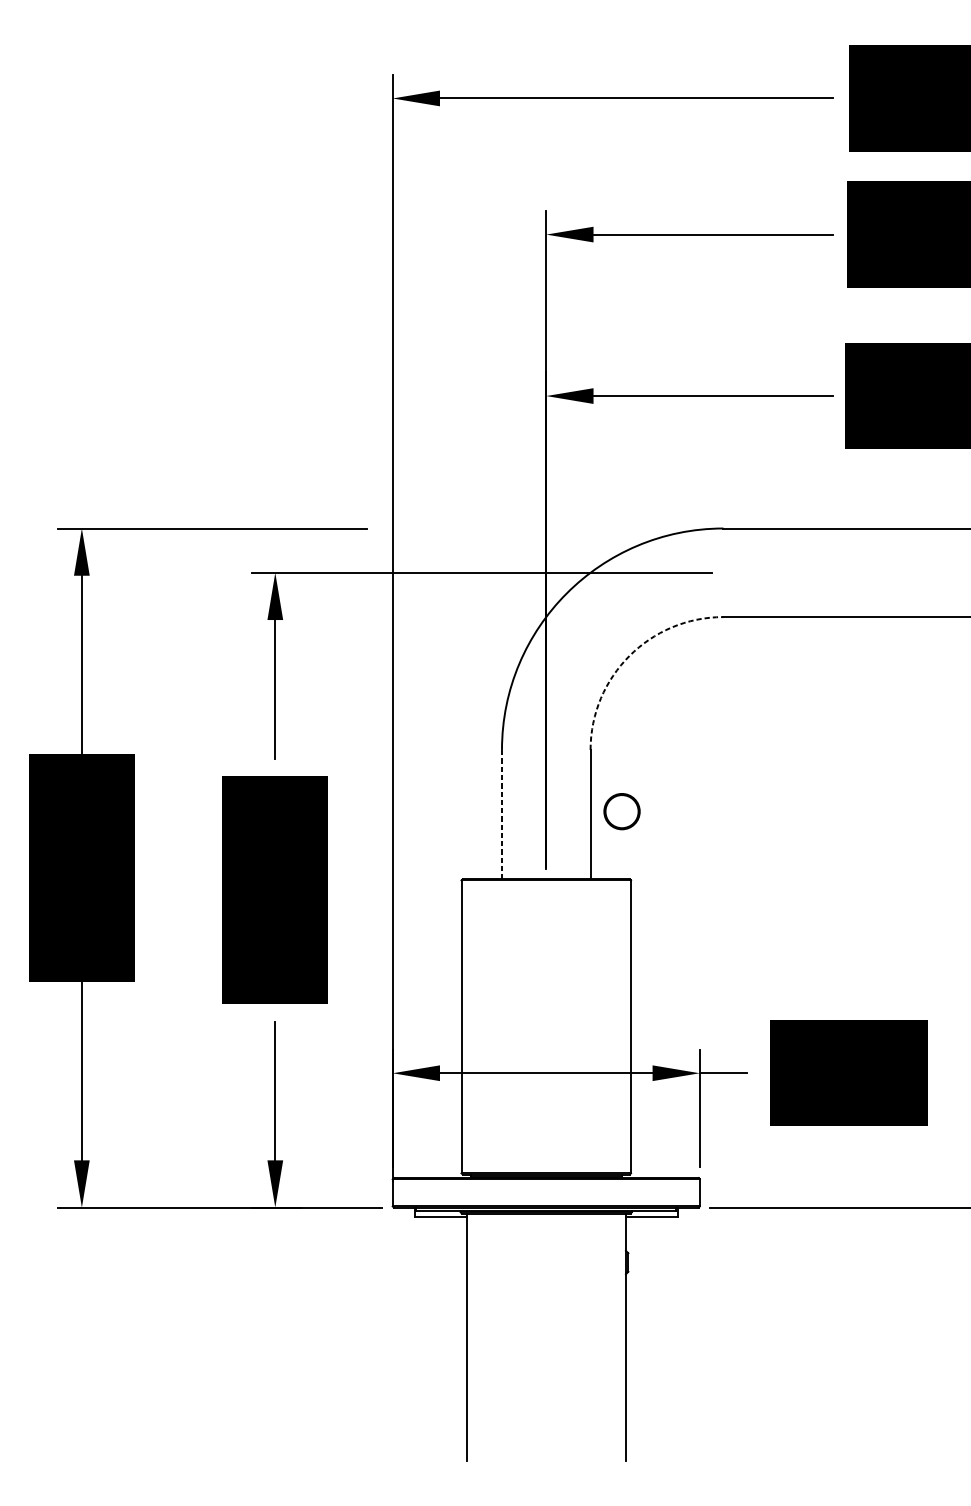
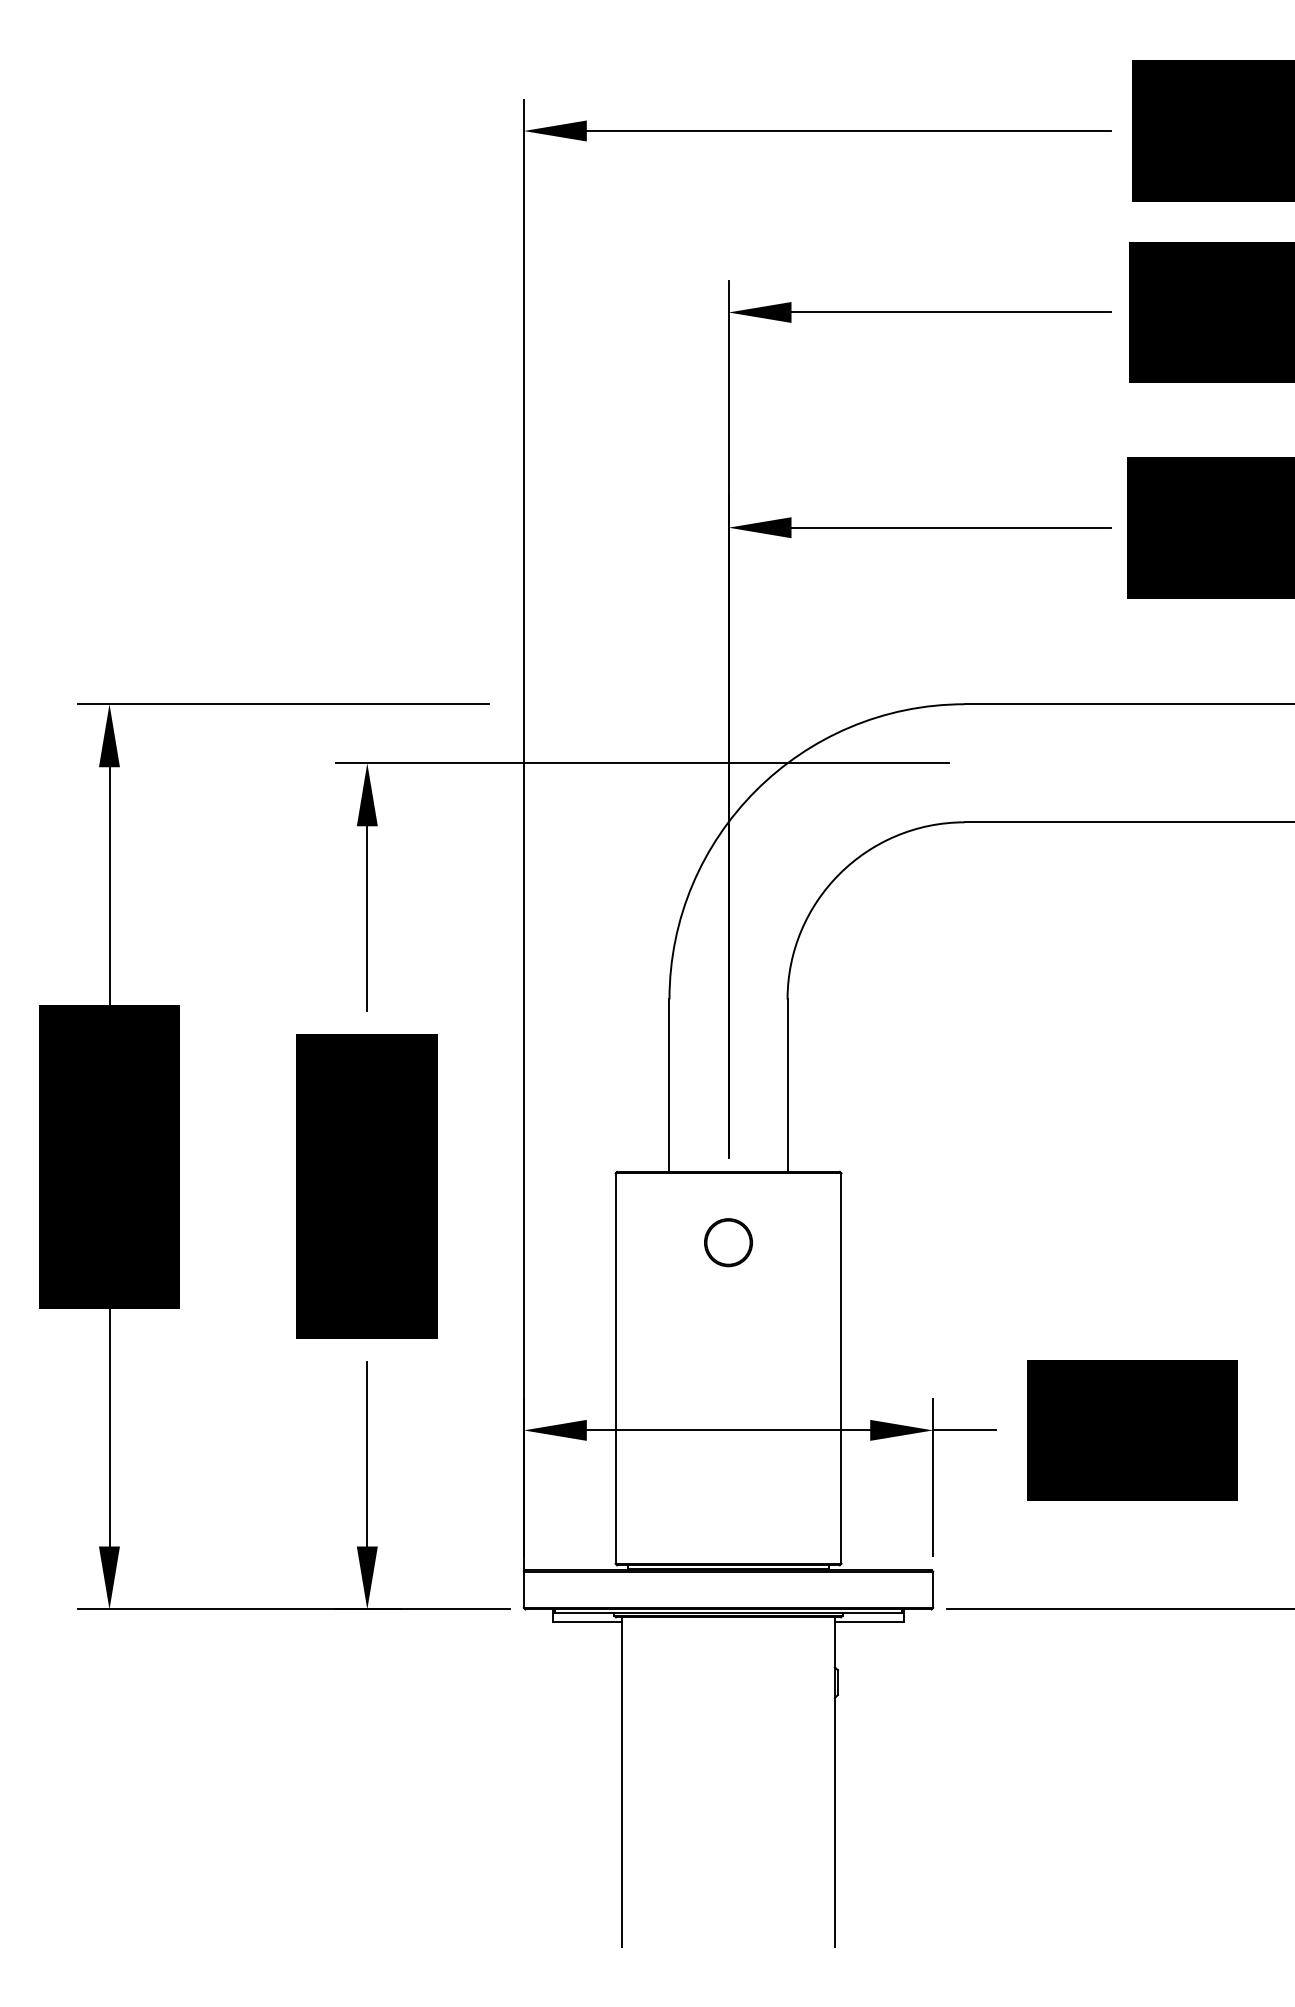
arc: (629, 656) -> (839, 874), dashed -> solid
part: (622, 811) -> (728, 1242), moved
line: (502, 814) -> (669, 1085), dashed -> solid

